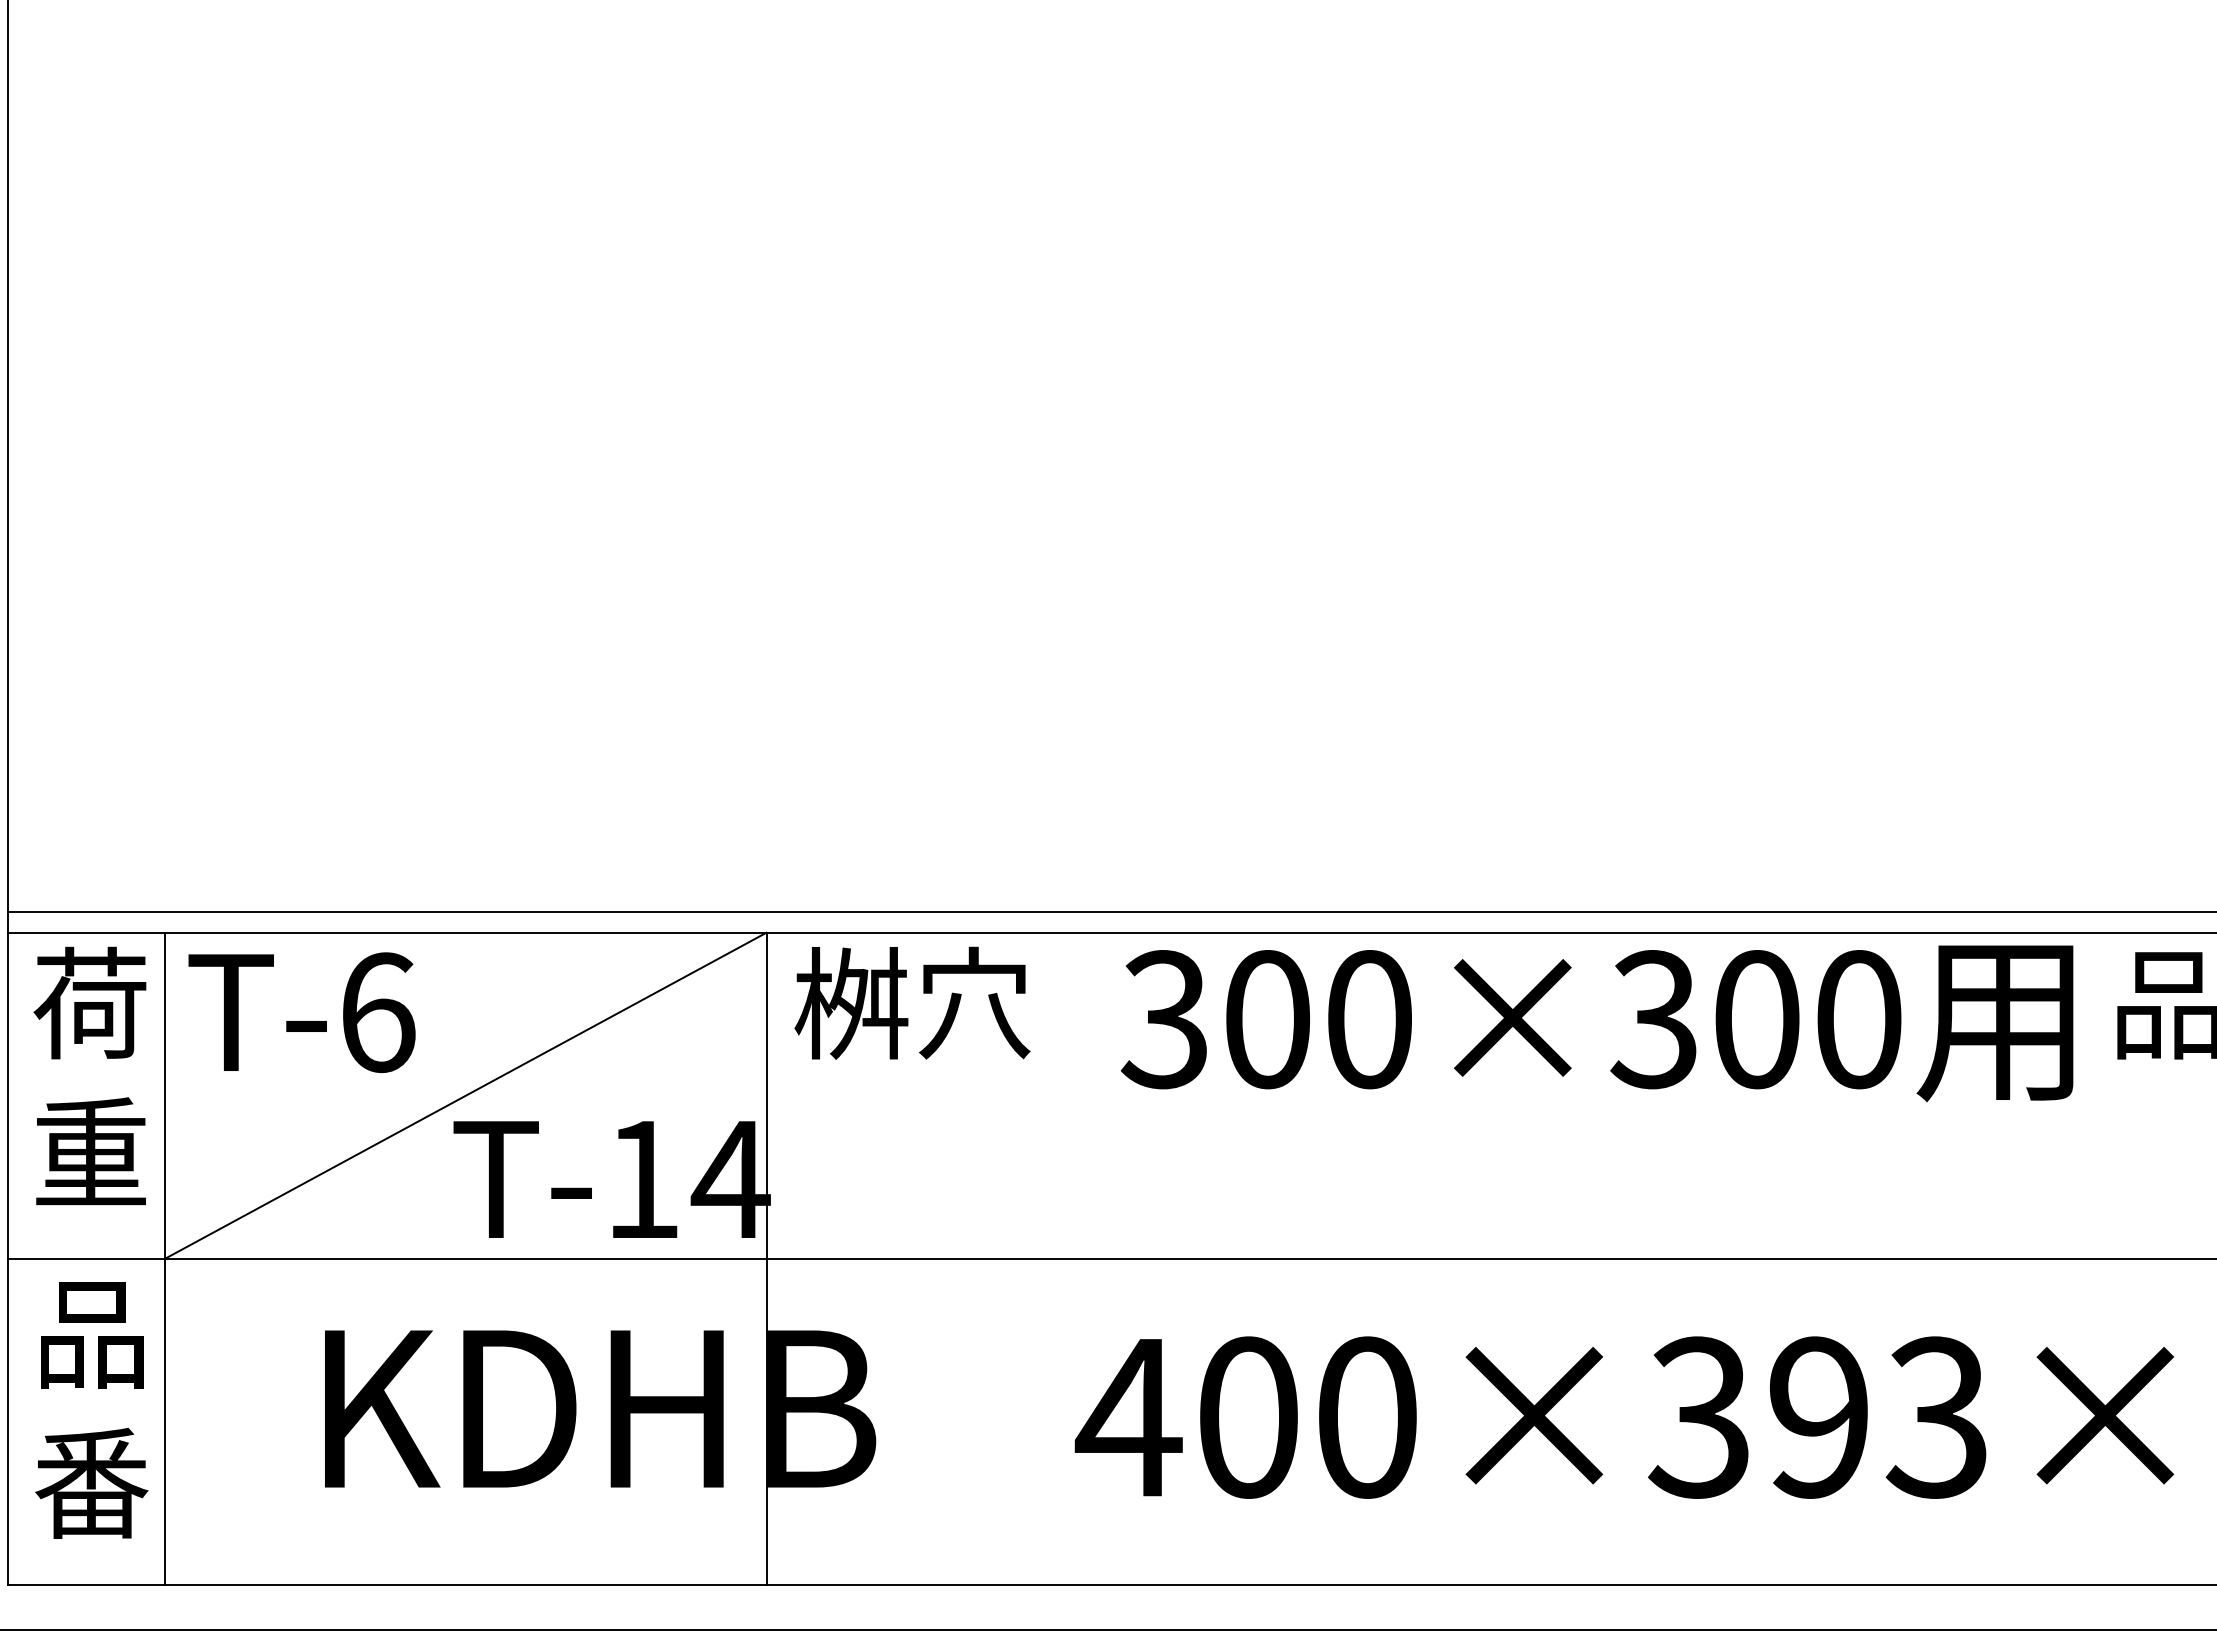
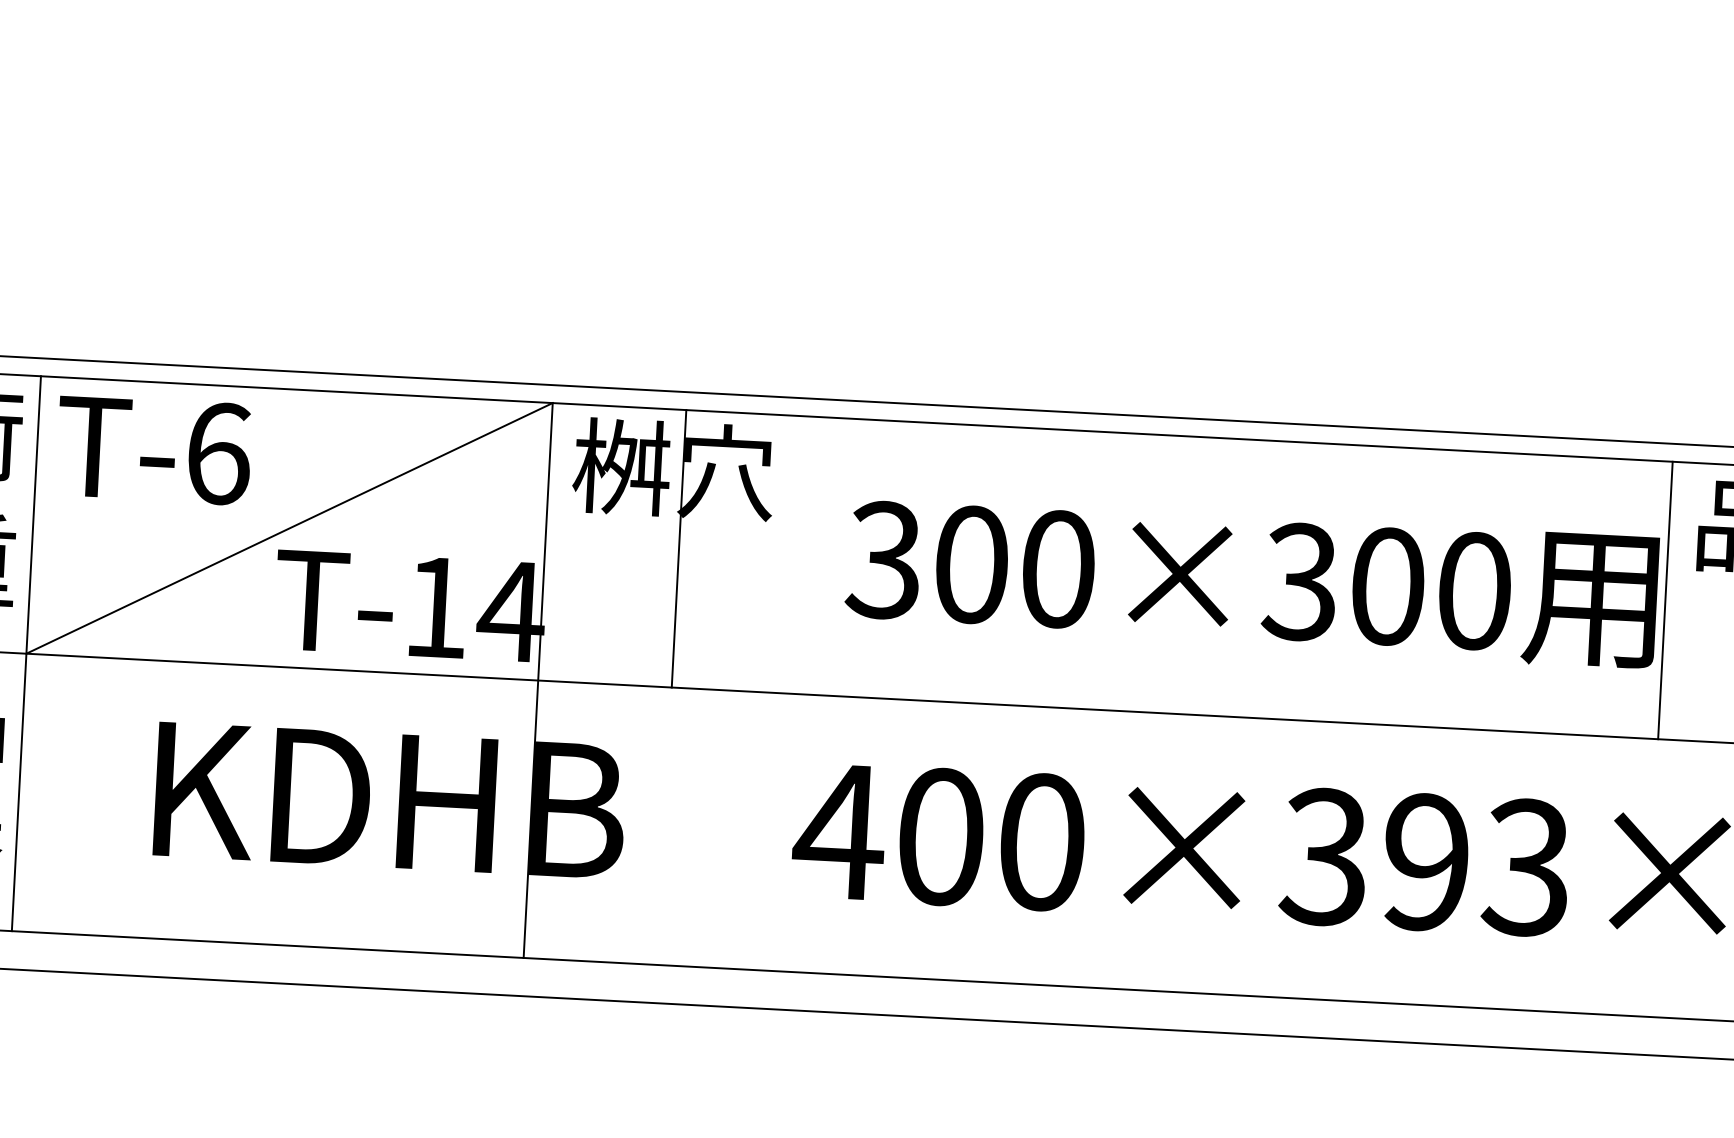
text: (1596, 1023) -> (1251, 582), moved
line: (923, 1095) -> (678, 548), added
line: (2083, 1095) -> (1665, 600), added

